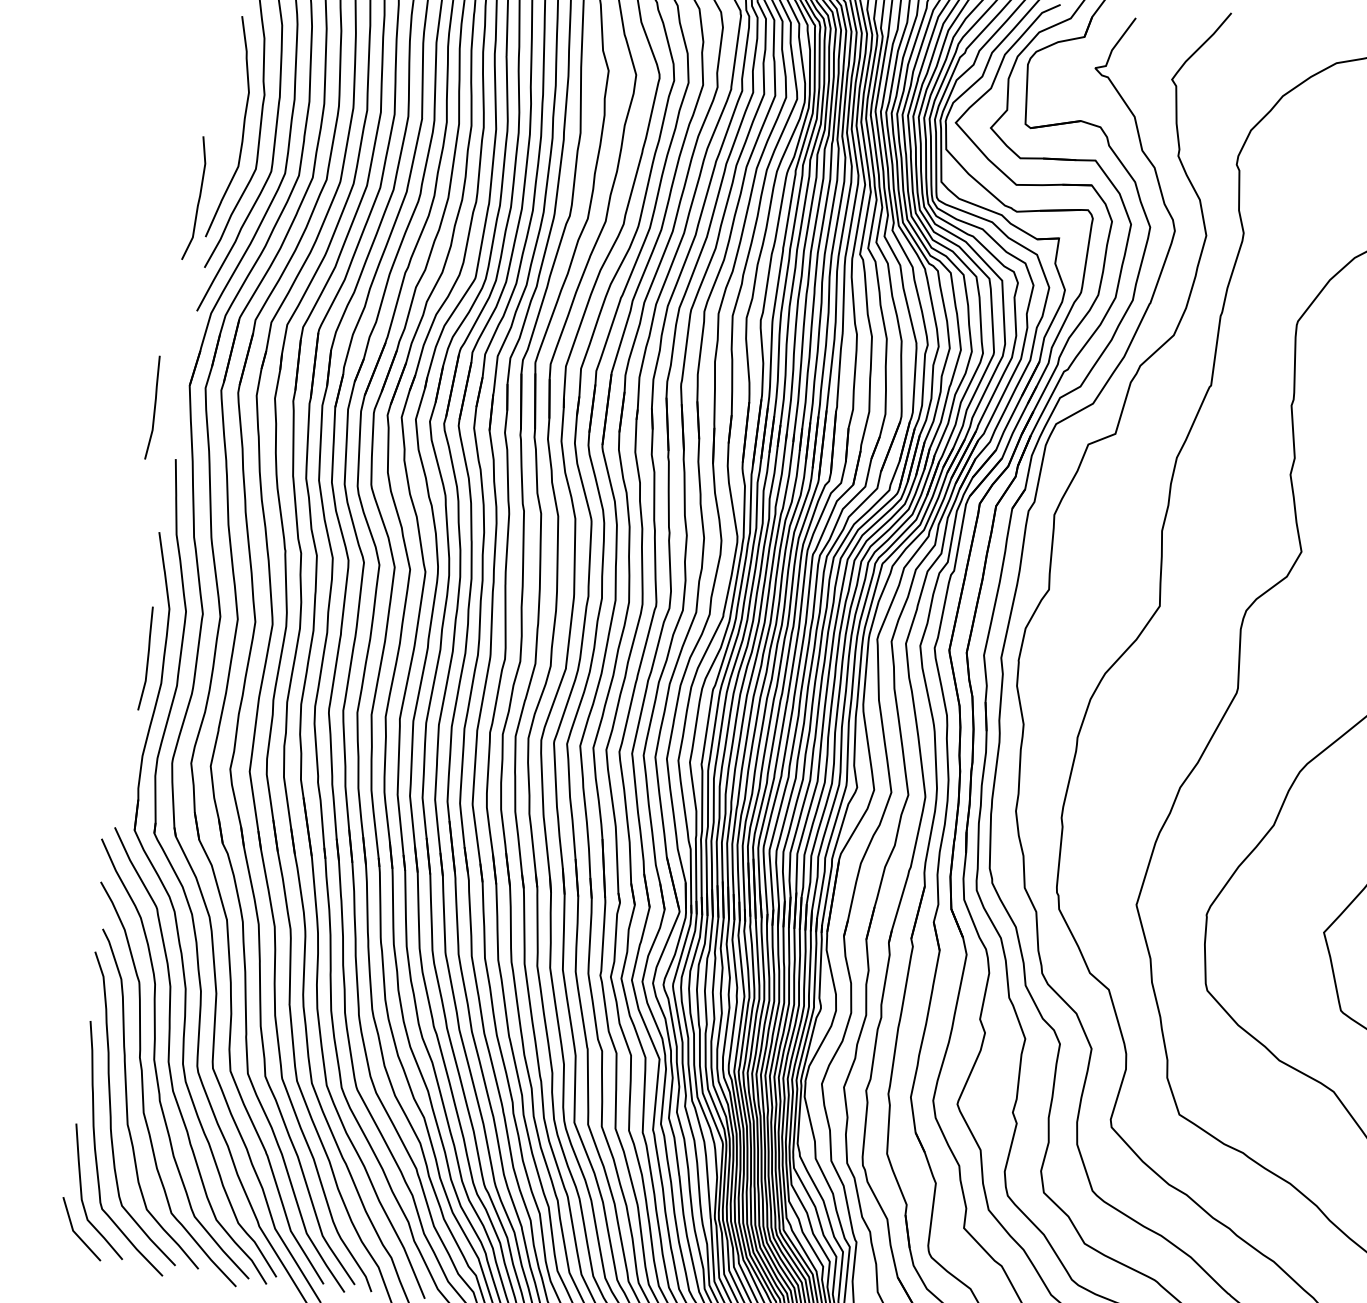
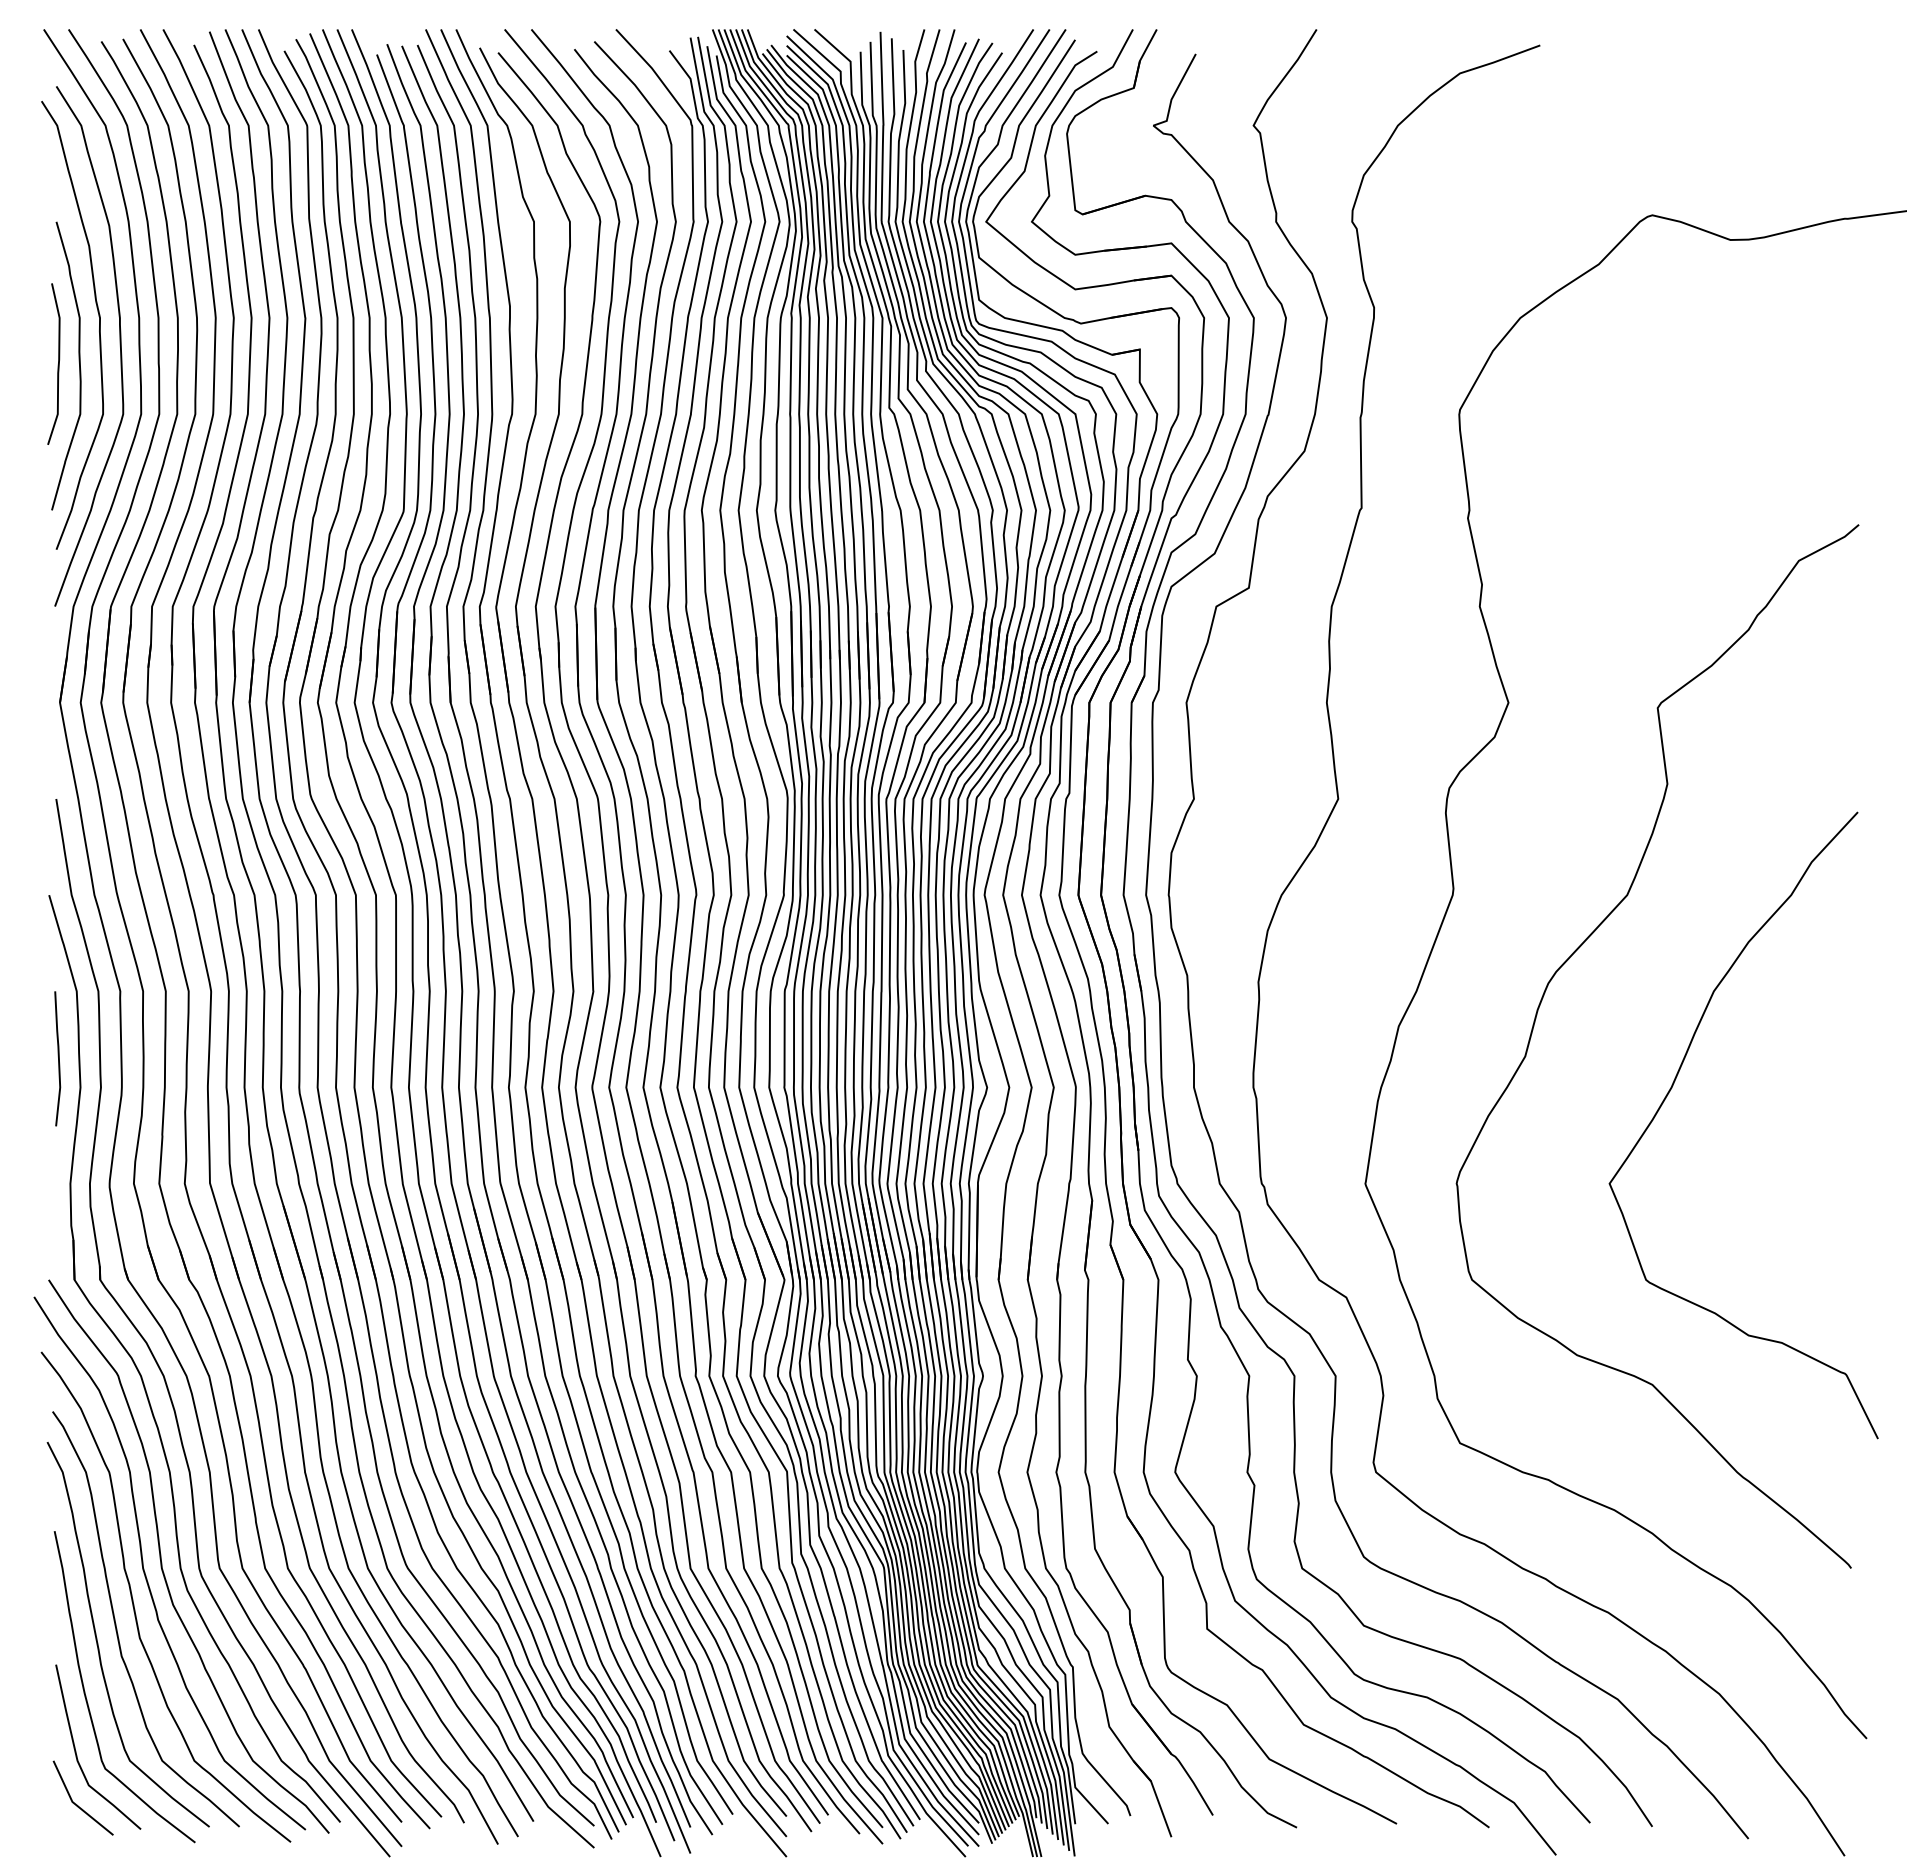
curve: (198, 199) -> (57, 364), moved
line: (154, 407) -> (19, 737), removed

